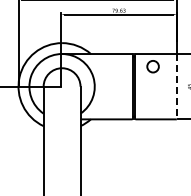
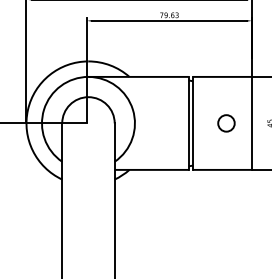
circle: (152, 66) -> (225, 123), moved
line: (176, 86) -> (251, 123), dashed -> solid

